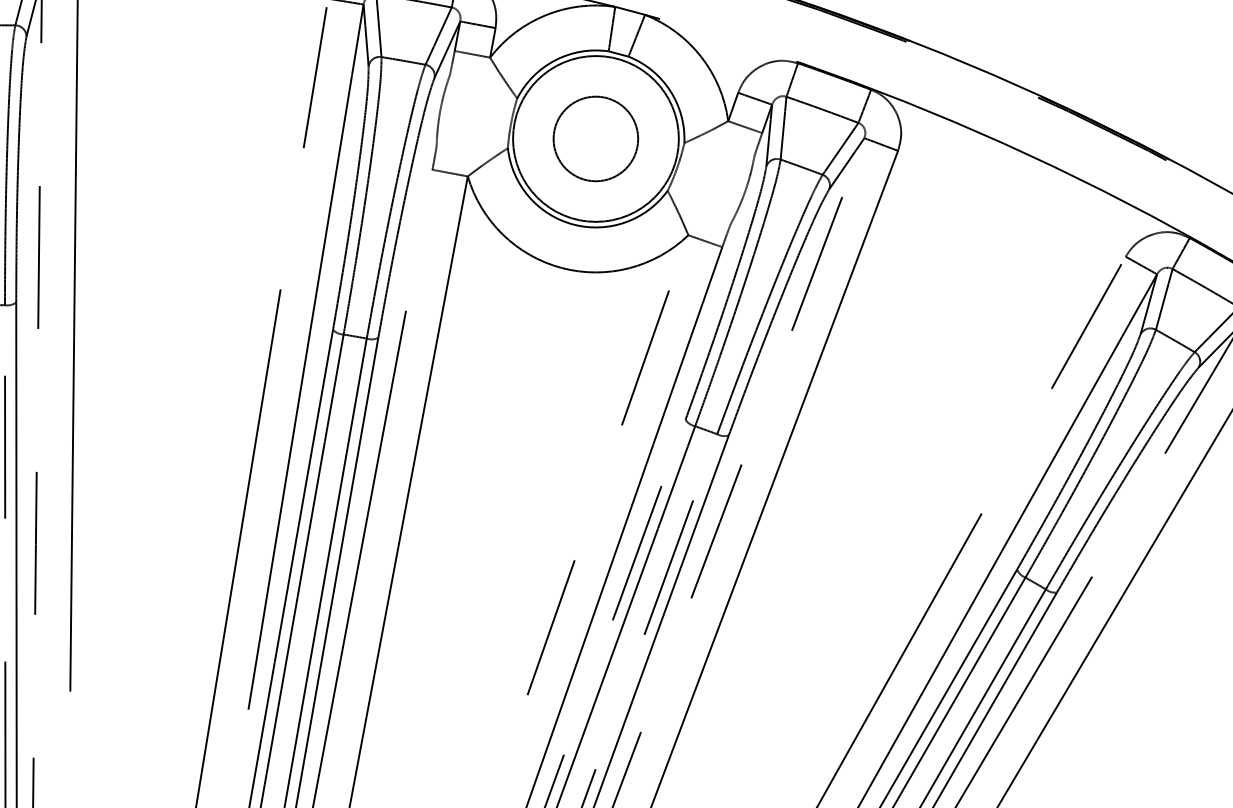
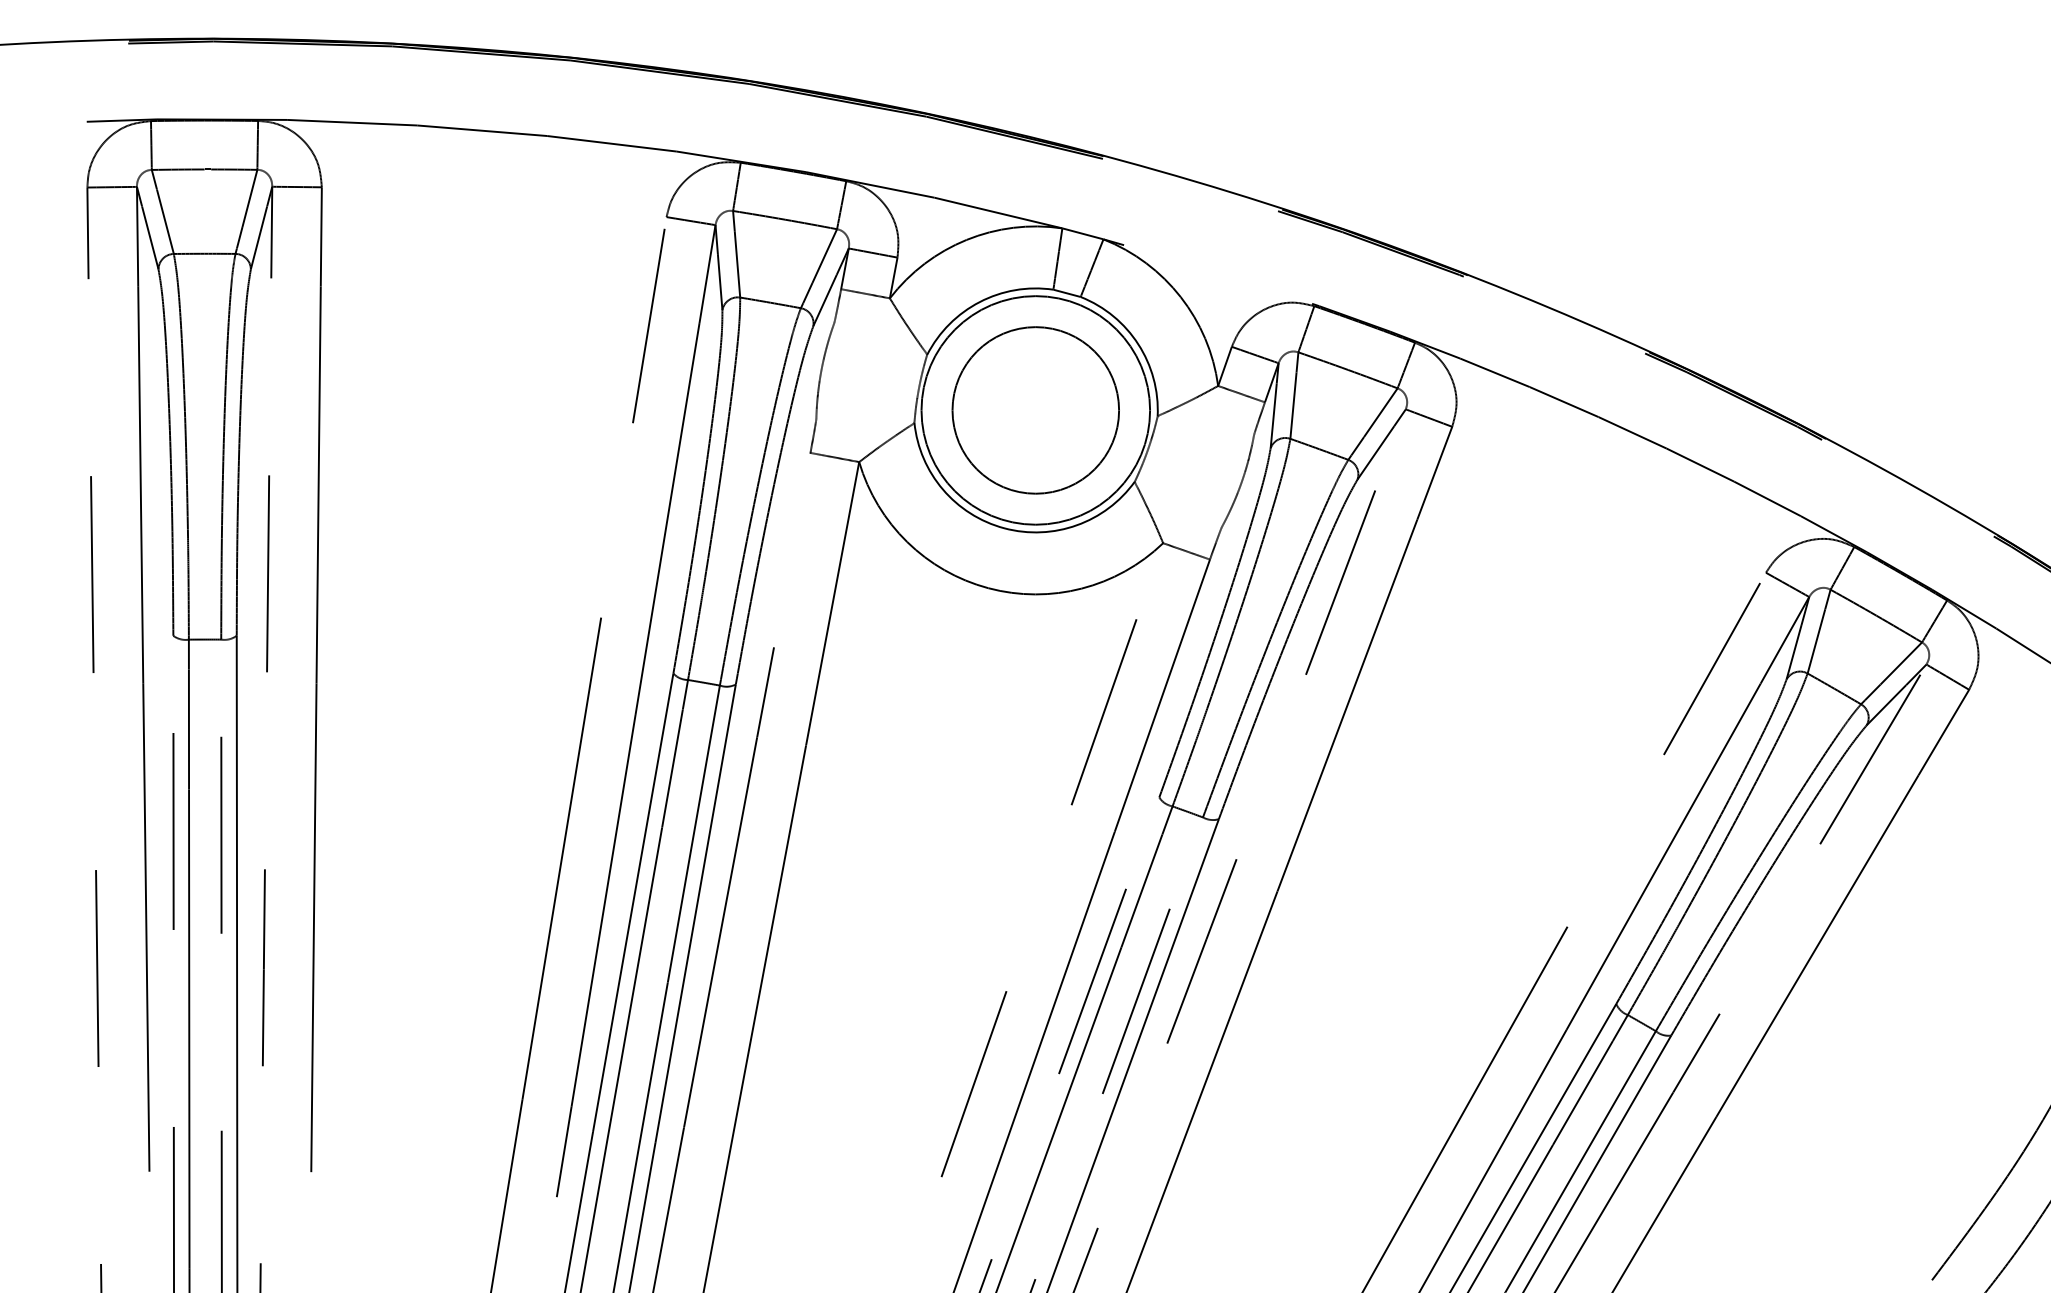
circle: (595, 139) -> (1035, 410), size x1.43

